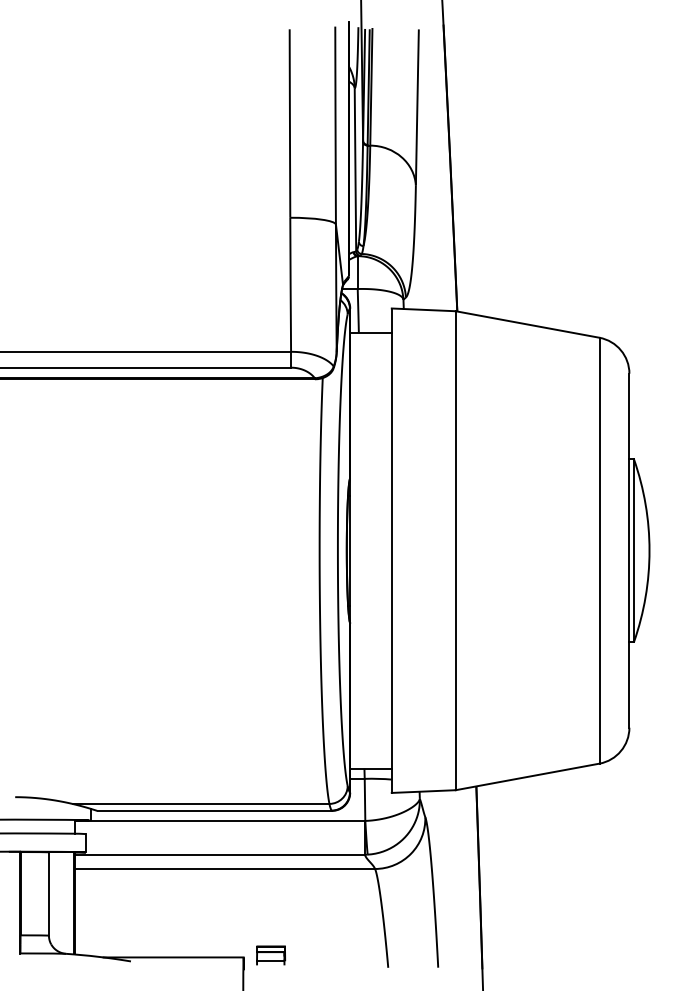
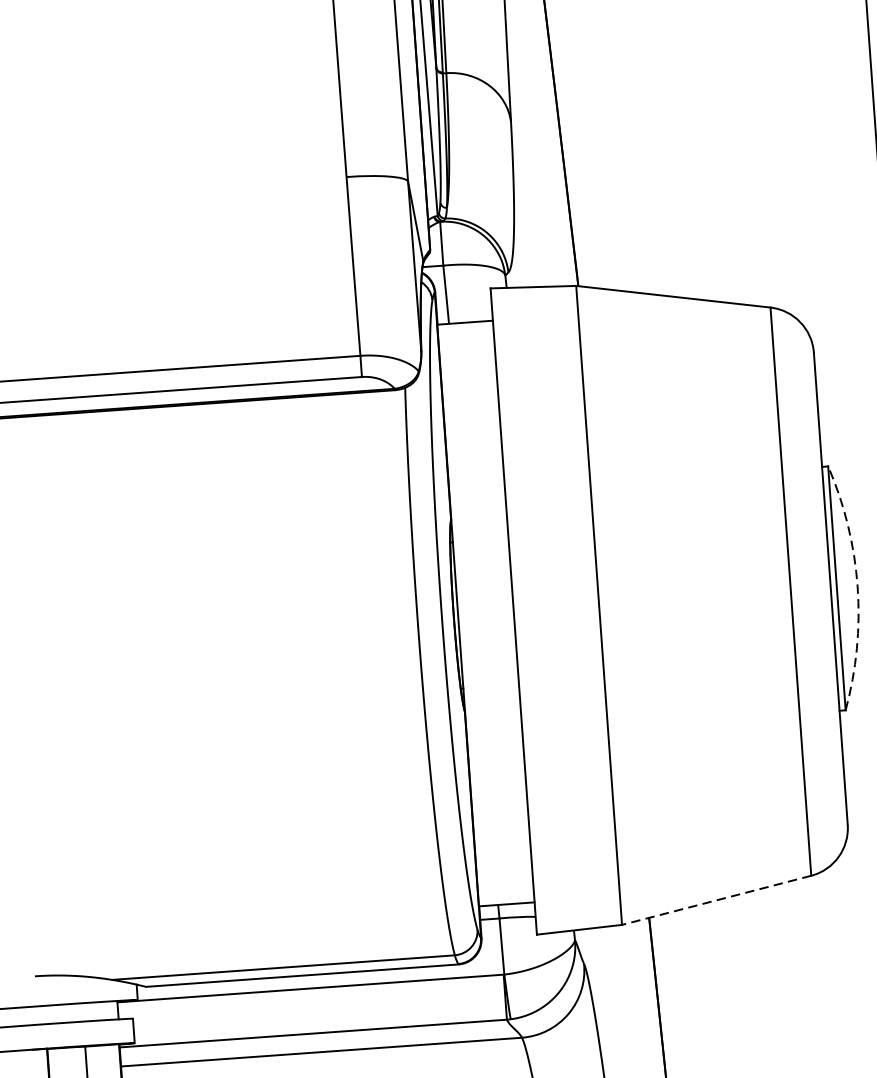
arc: (649, 550) -> (857, 586), solid -> dashed
line: (527, 777) -> (716, 901), solid -> dashed

